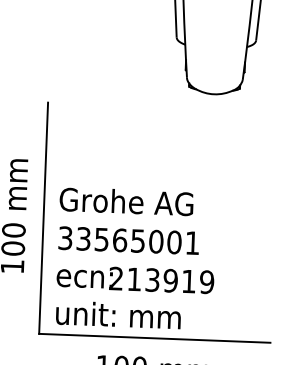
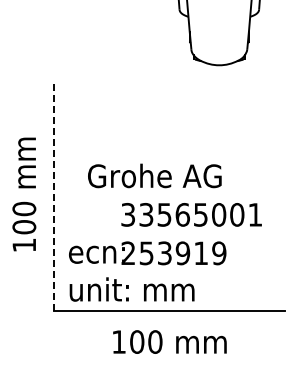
text: (126, 201) -> (154, 175), moved
line: (43, 218) -> (53, 195), solid -> dashed
text: (128, 240) -> (191, 214), moved
text: (134, 279) -> (146, 253), 213919 -> 253919

